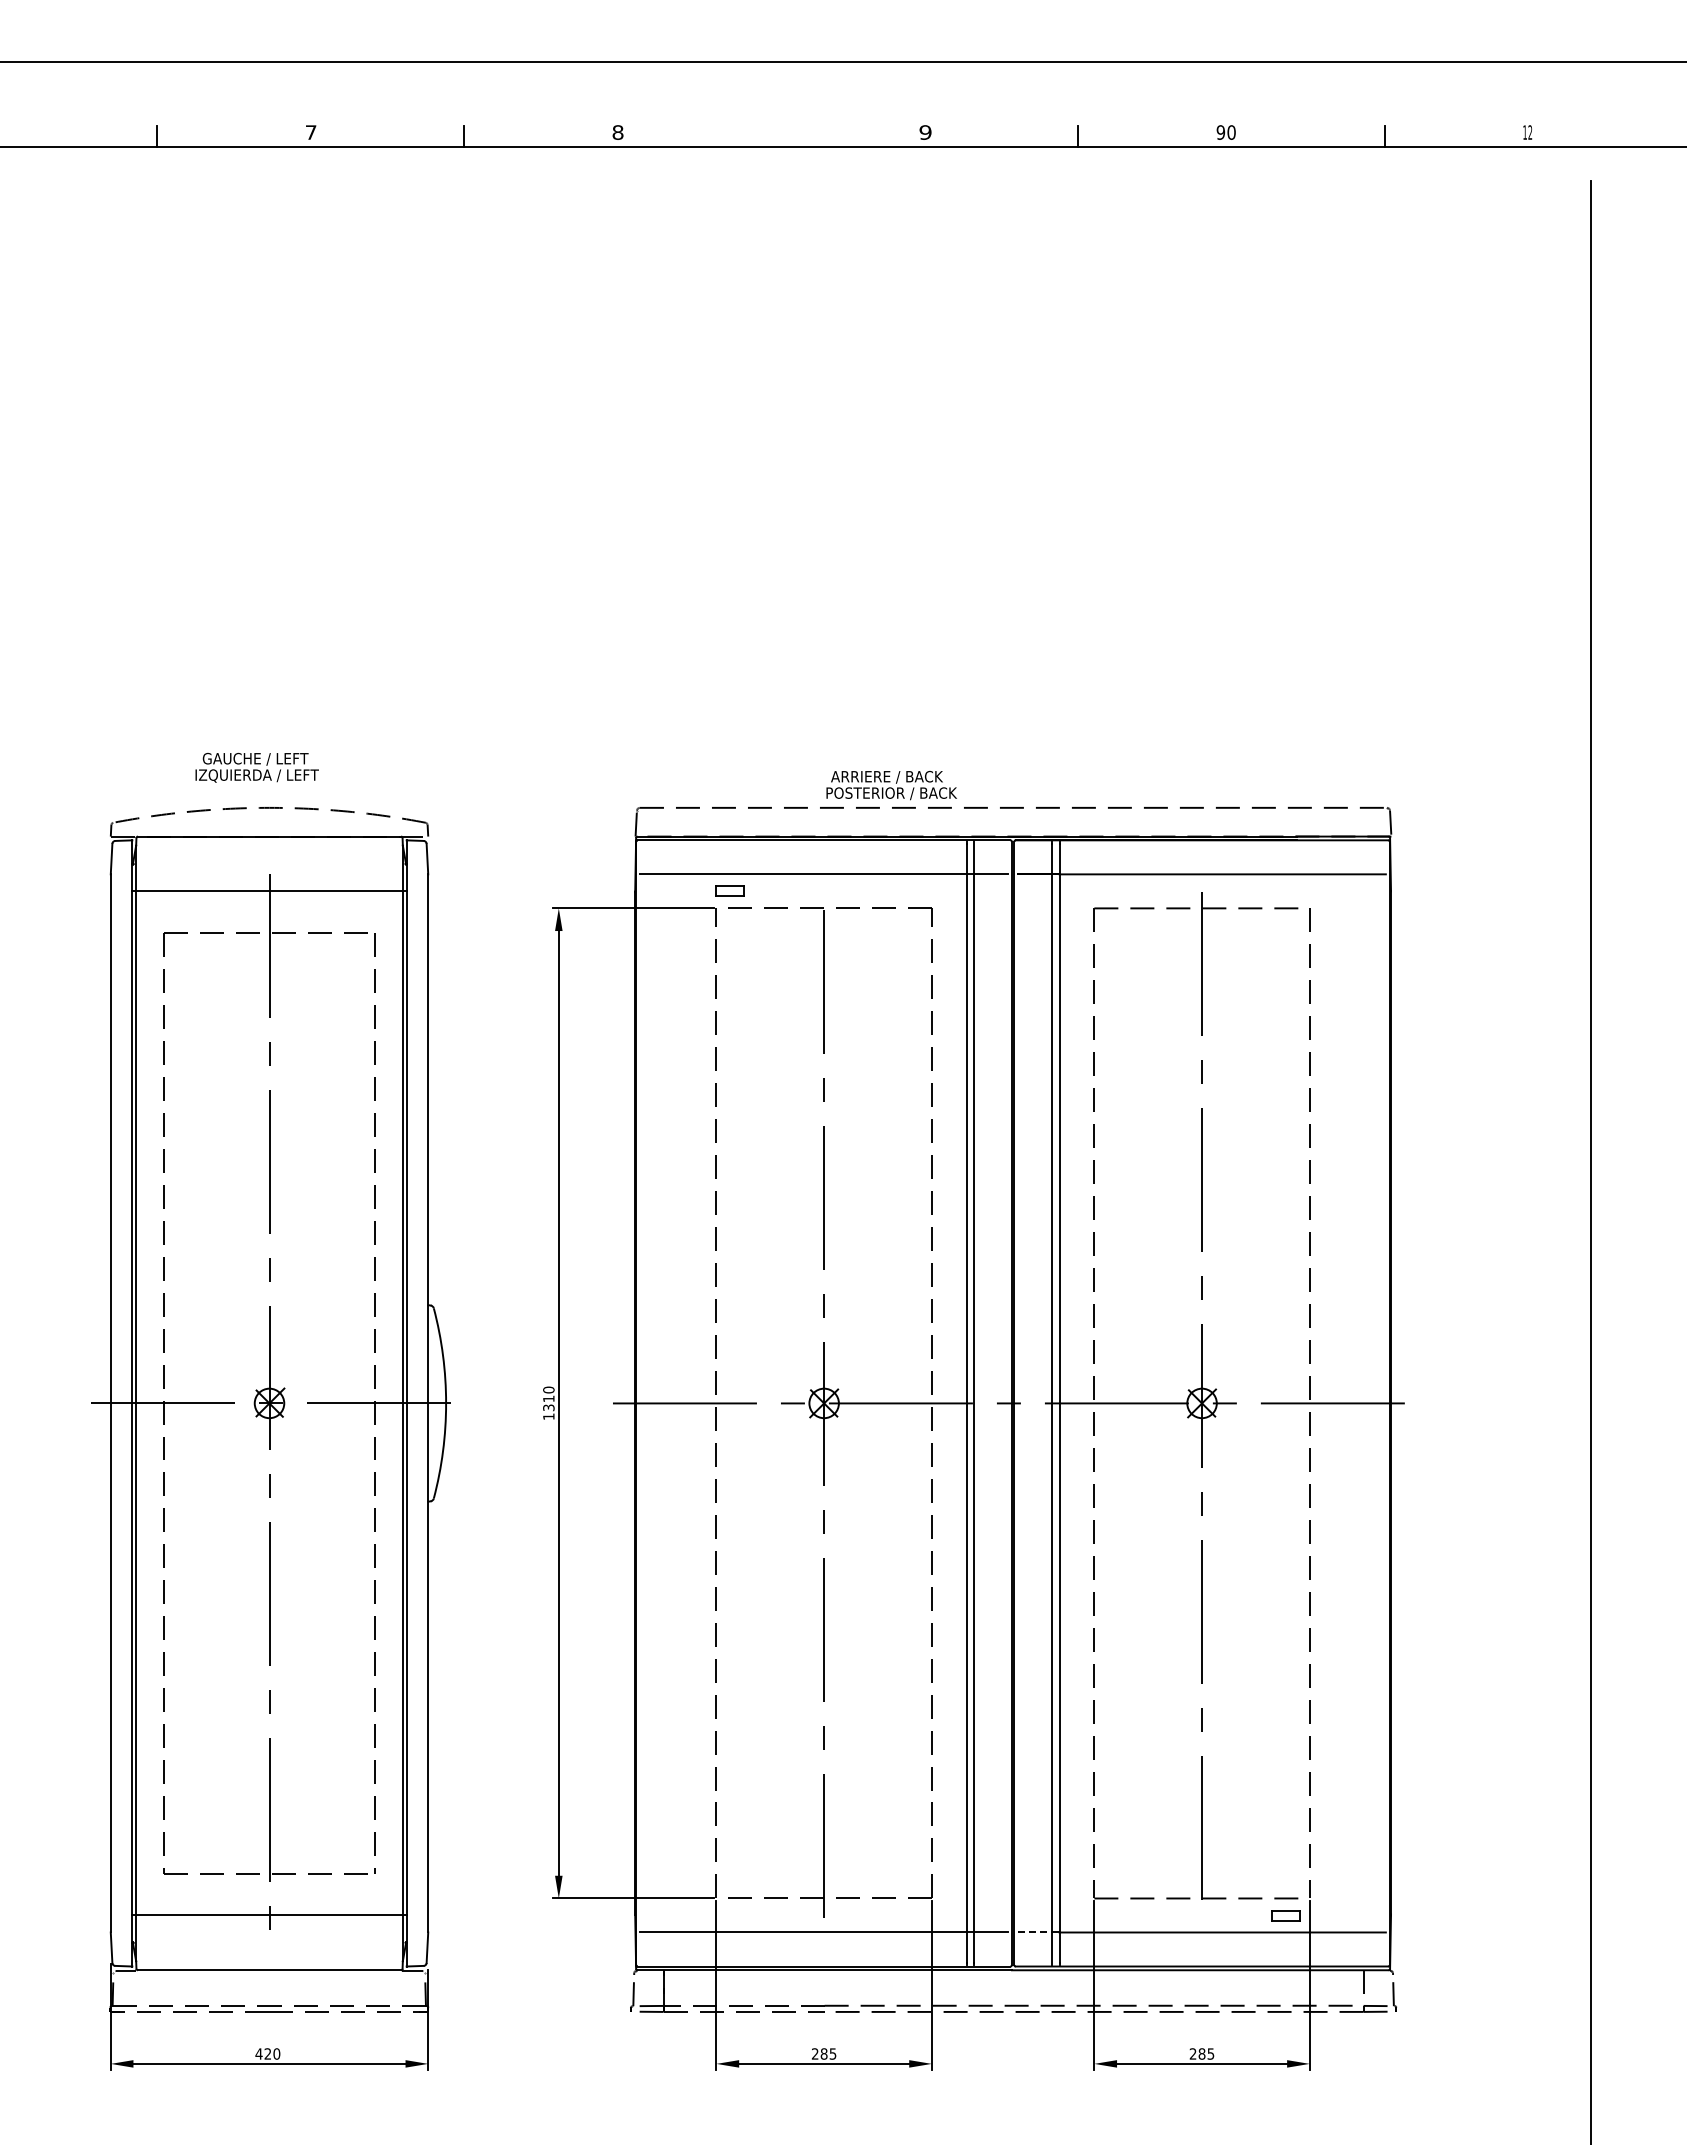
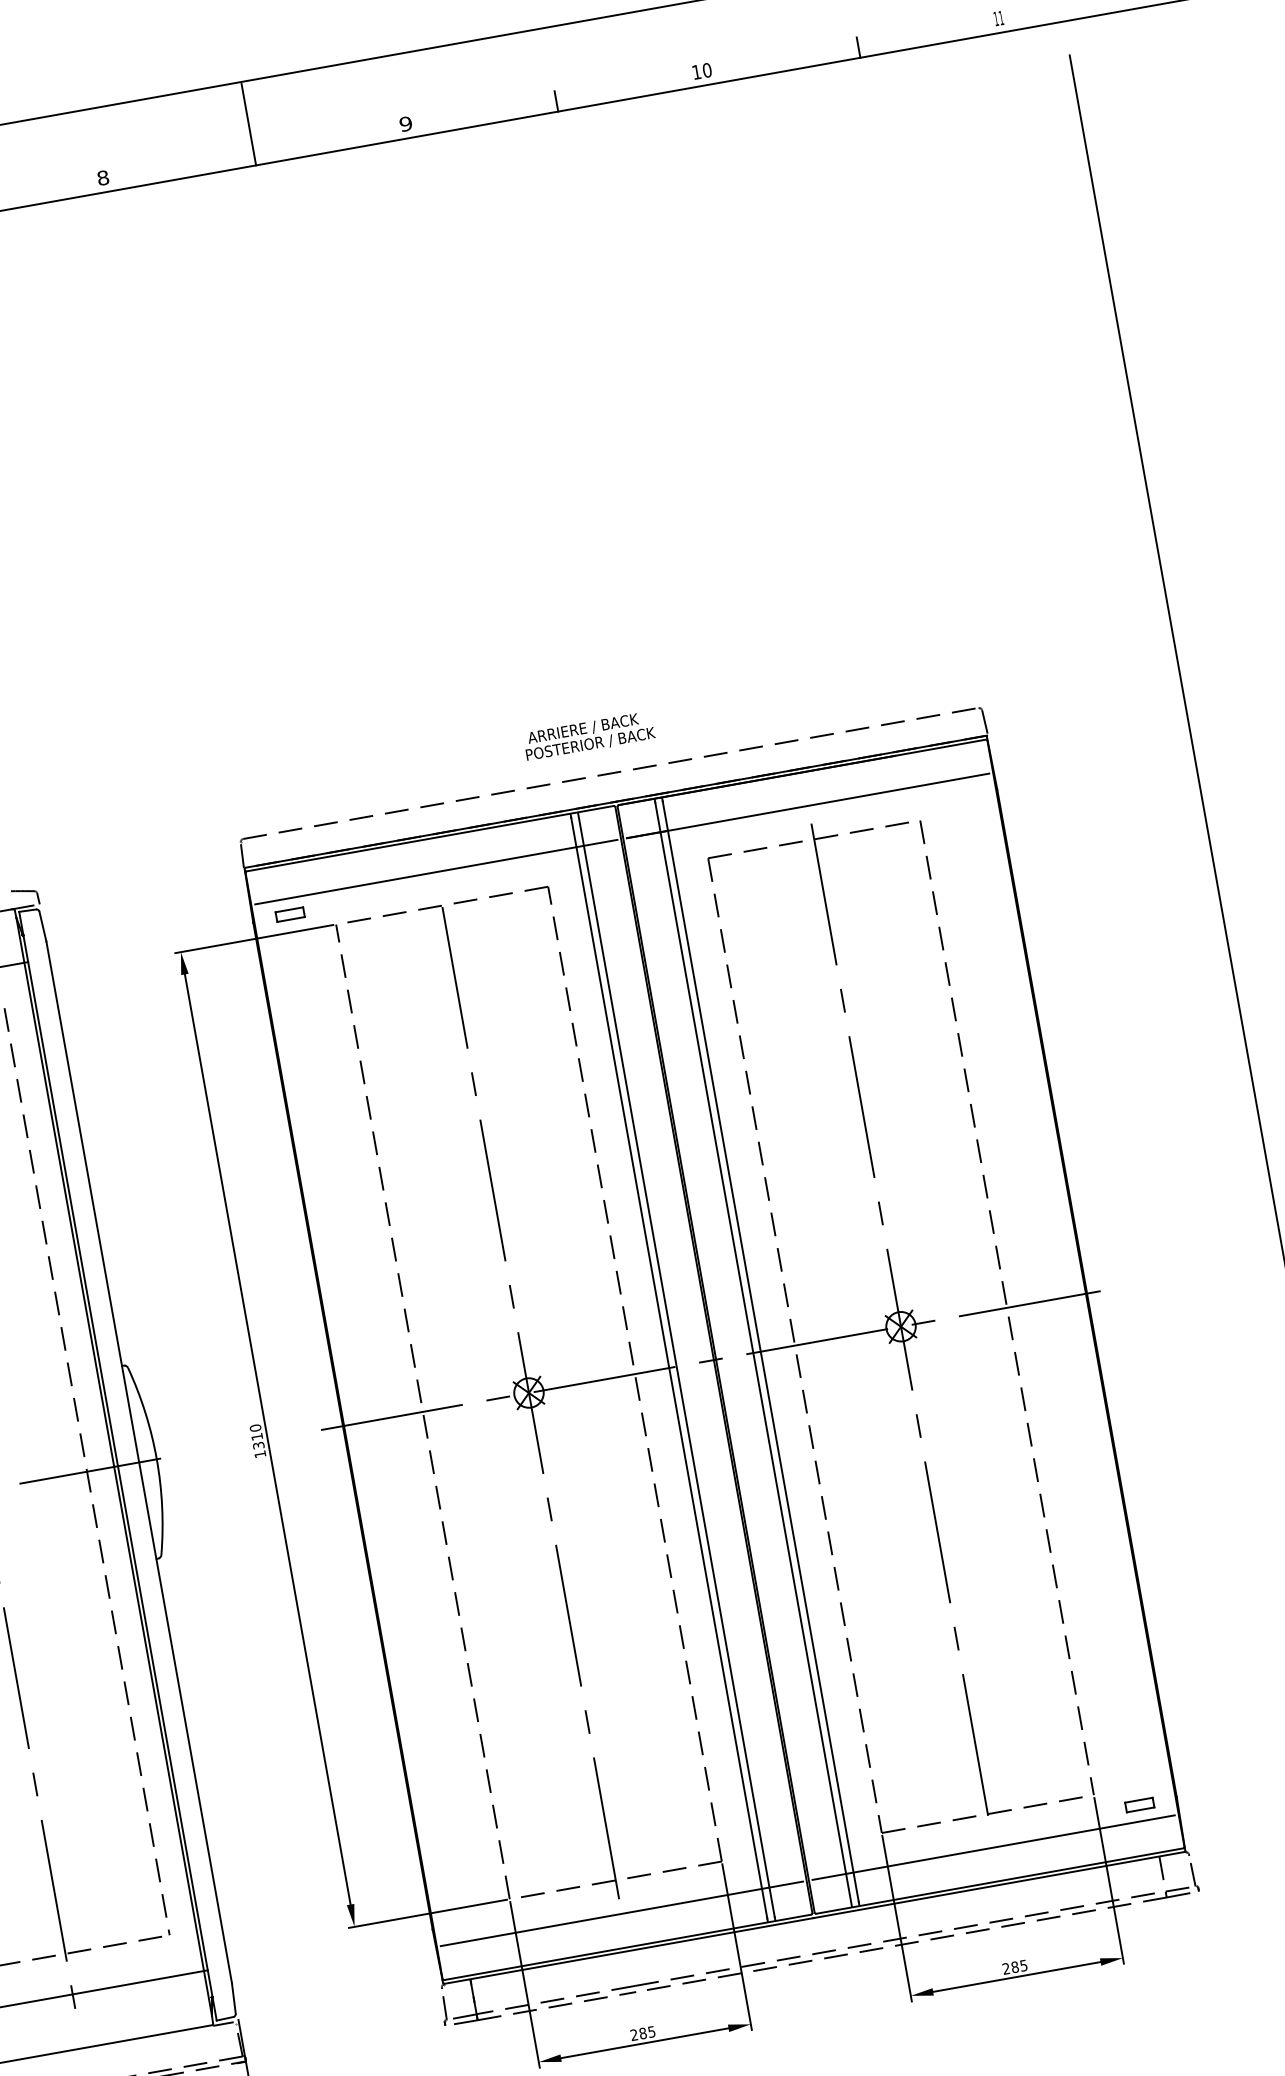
line: (770, 105) -> (248, 124), added
text: (1220, 132) -> (696, 72), 90 -> 10
text: (1530, 132) -> (1001, 17), 12 -> 11
text: (891, 785) -> (589, 736), moved
part: (729, 890) -> (289, 914), moved
part: (1285, 1915) -> (1138, 1804), moved
line: (1035, 1932) -> (829, 1876), dashed -> solid

